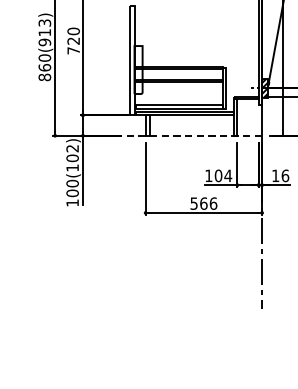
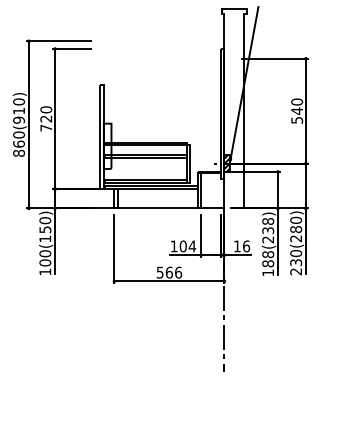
text: (44, 22) -> (18, 101), 860(913) -> 860(910)
line: (182, 135) -> (149, 208), dashed -> solid
text: (72, 153) -> (45, 225), 100(102) -> 100(150)

